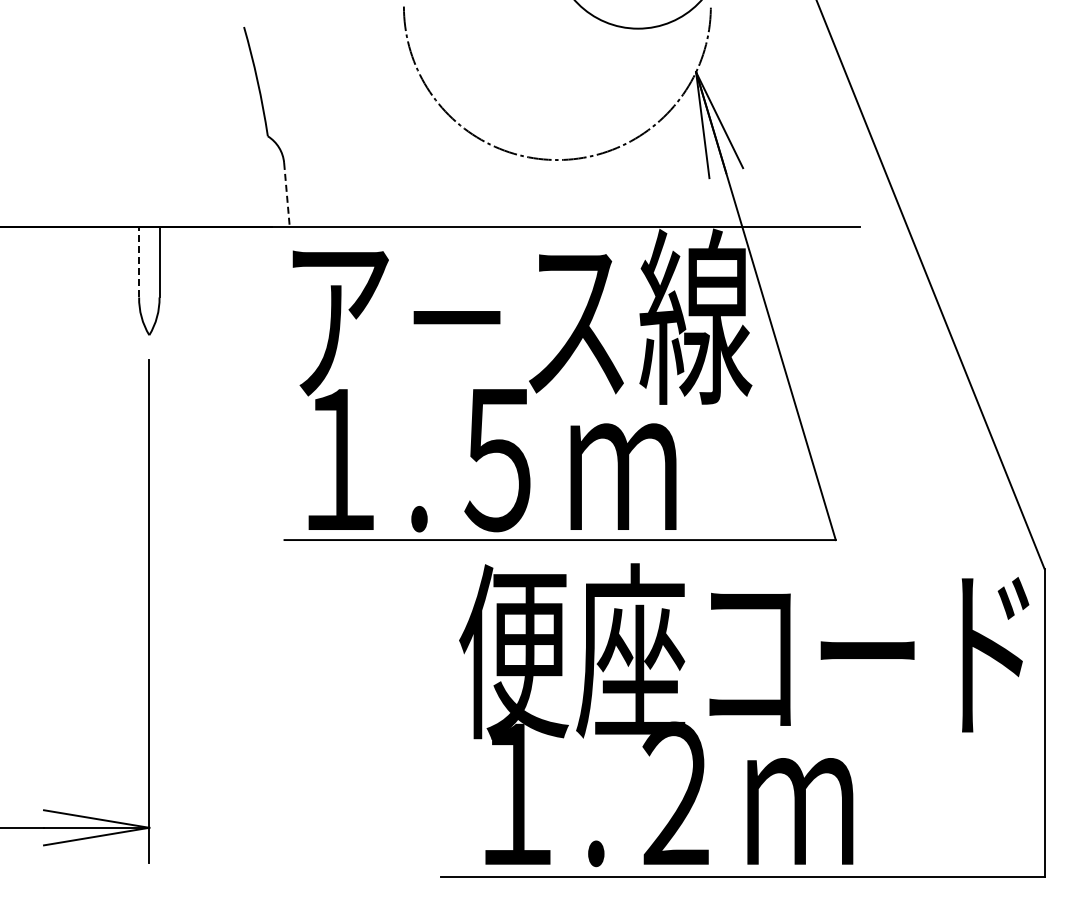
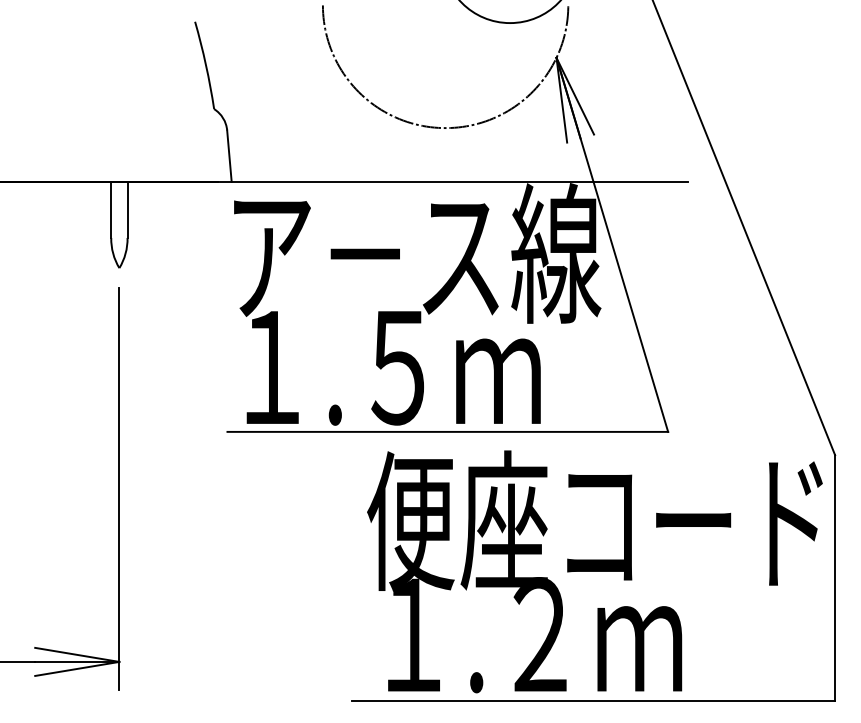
line: (287, 195) -> (229, 156), dashed -> solid
line: (139, 261) -> (111, 209), dashed -> solid

